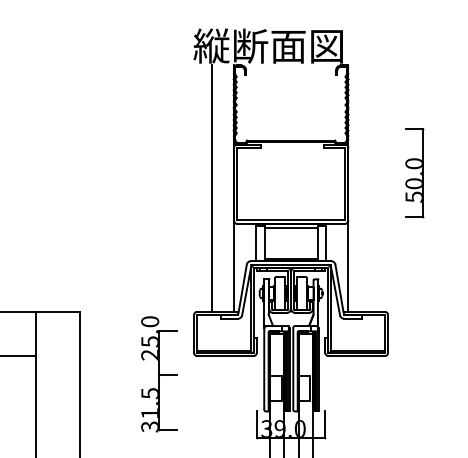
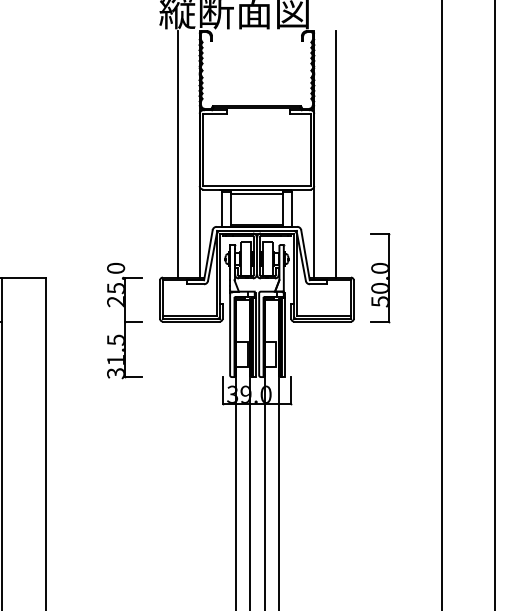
part: (414, 173) -> (380, 278), moved
line: (370, 188) -> (336, 154), added
part: (158, 374) -> (124, 321), moved

